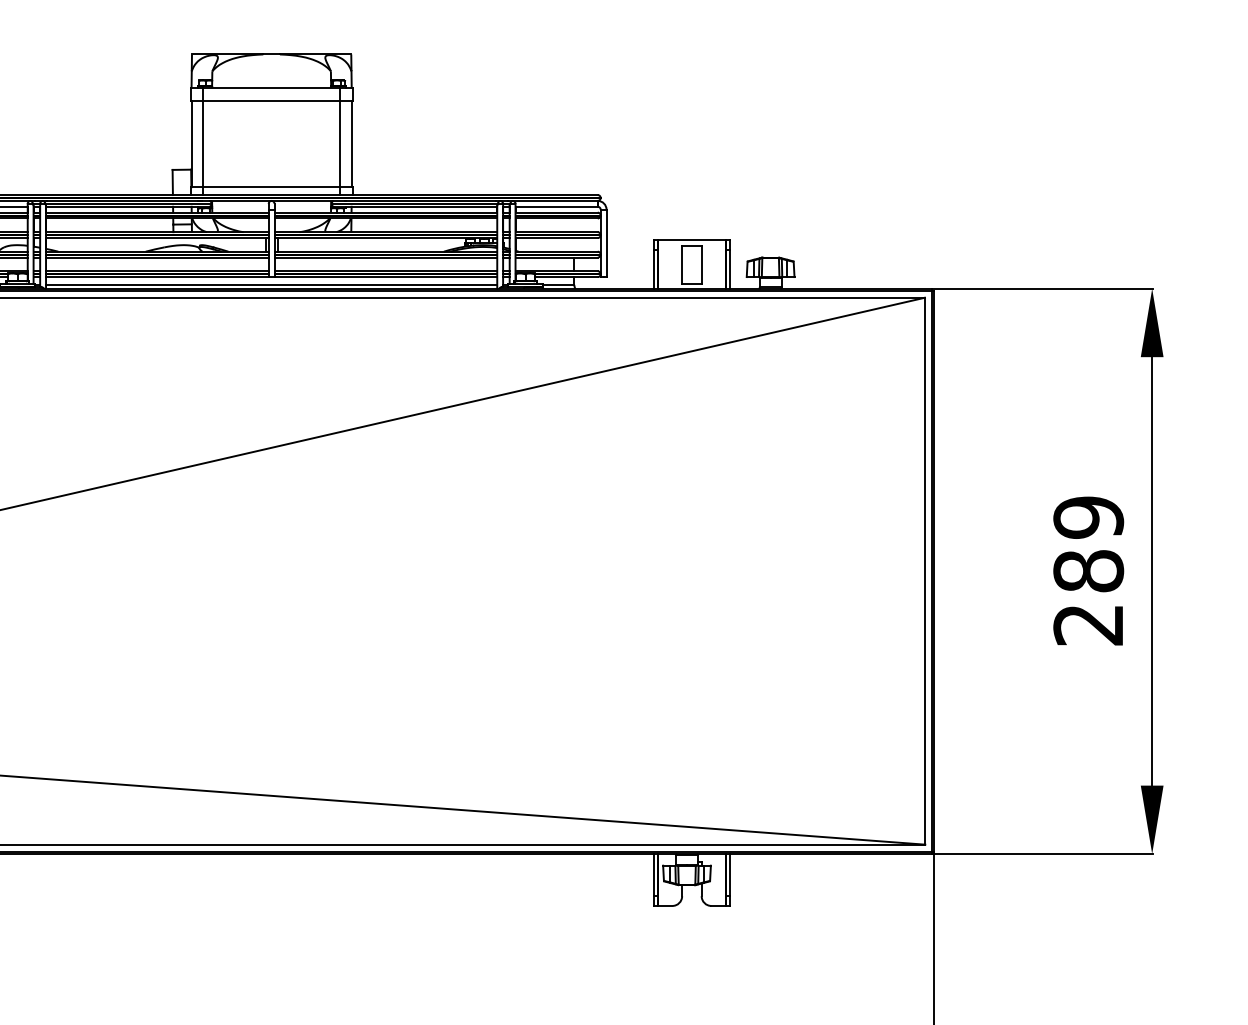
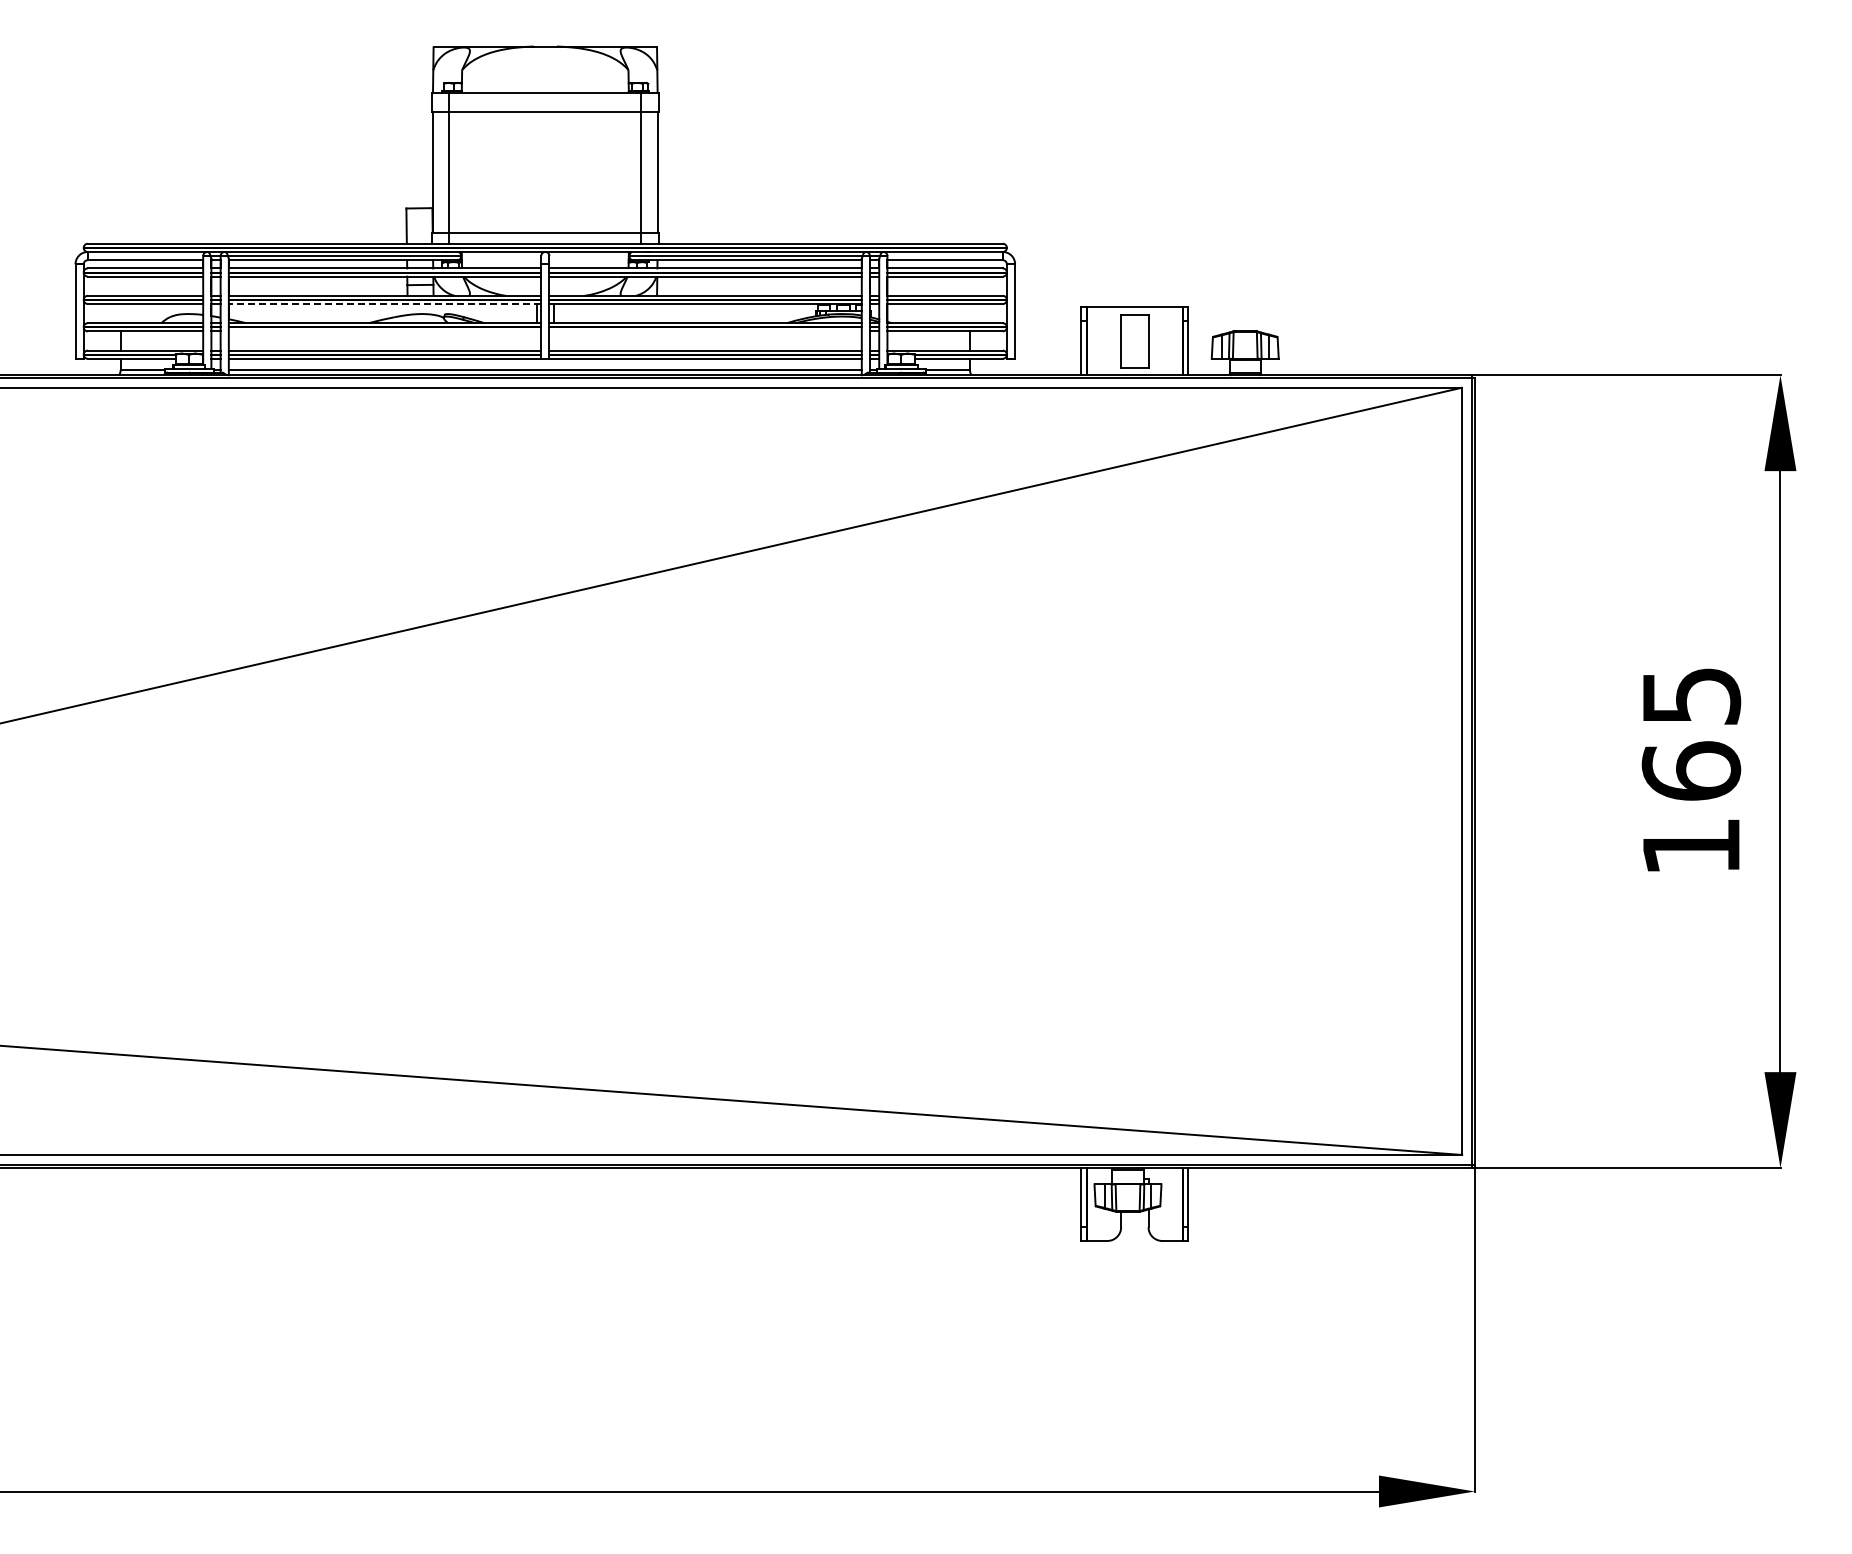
line: (156, 238) -> (384, 304), solid -> dashed
line: (156, 257) -> (384, 331), removed
line: (385, 257) -> (705, 331), removed
text: (1088, 570) -> (1691, 770), 289 -> 165

